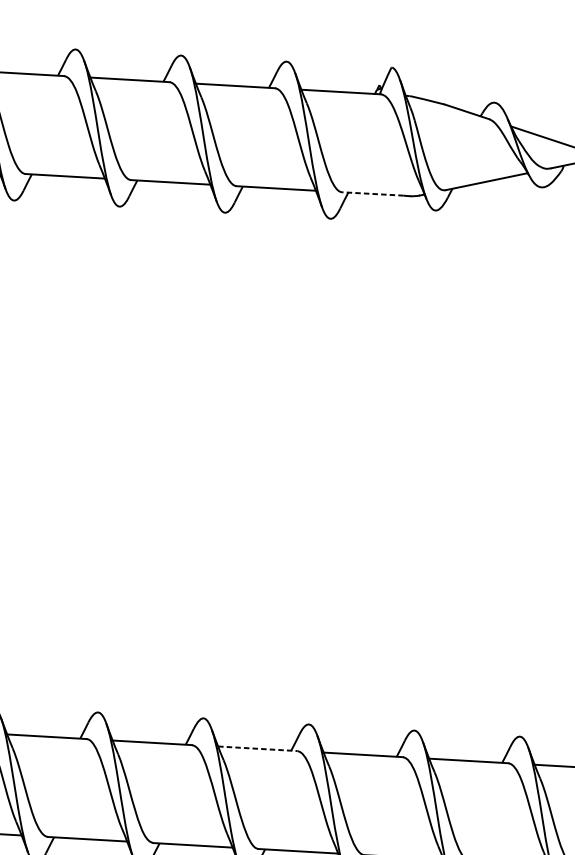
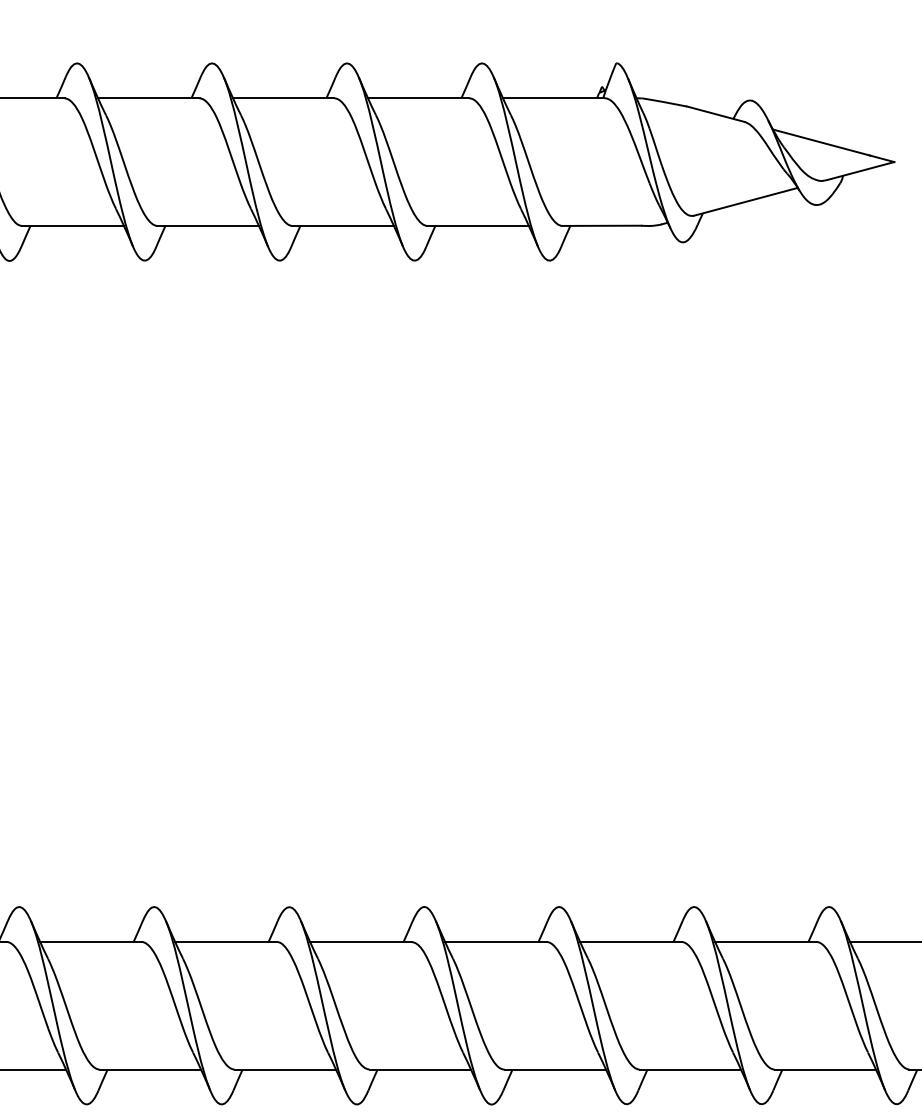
line: (372, 193) -> (601, 225), dashed -> solid
line: (257, 748) -> (495, 941), dashed -> solid

